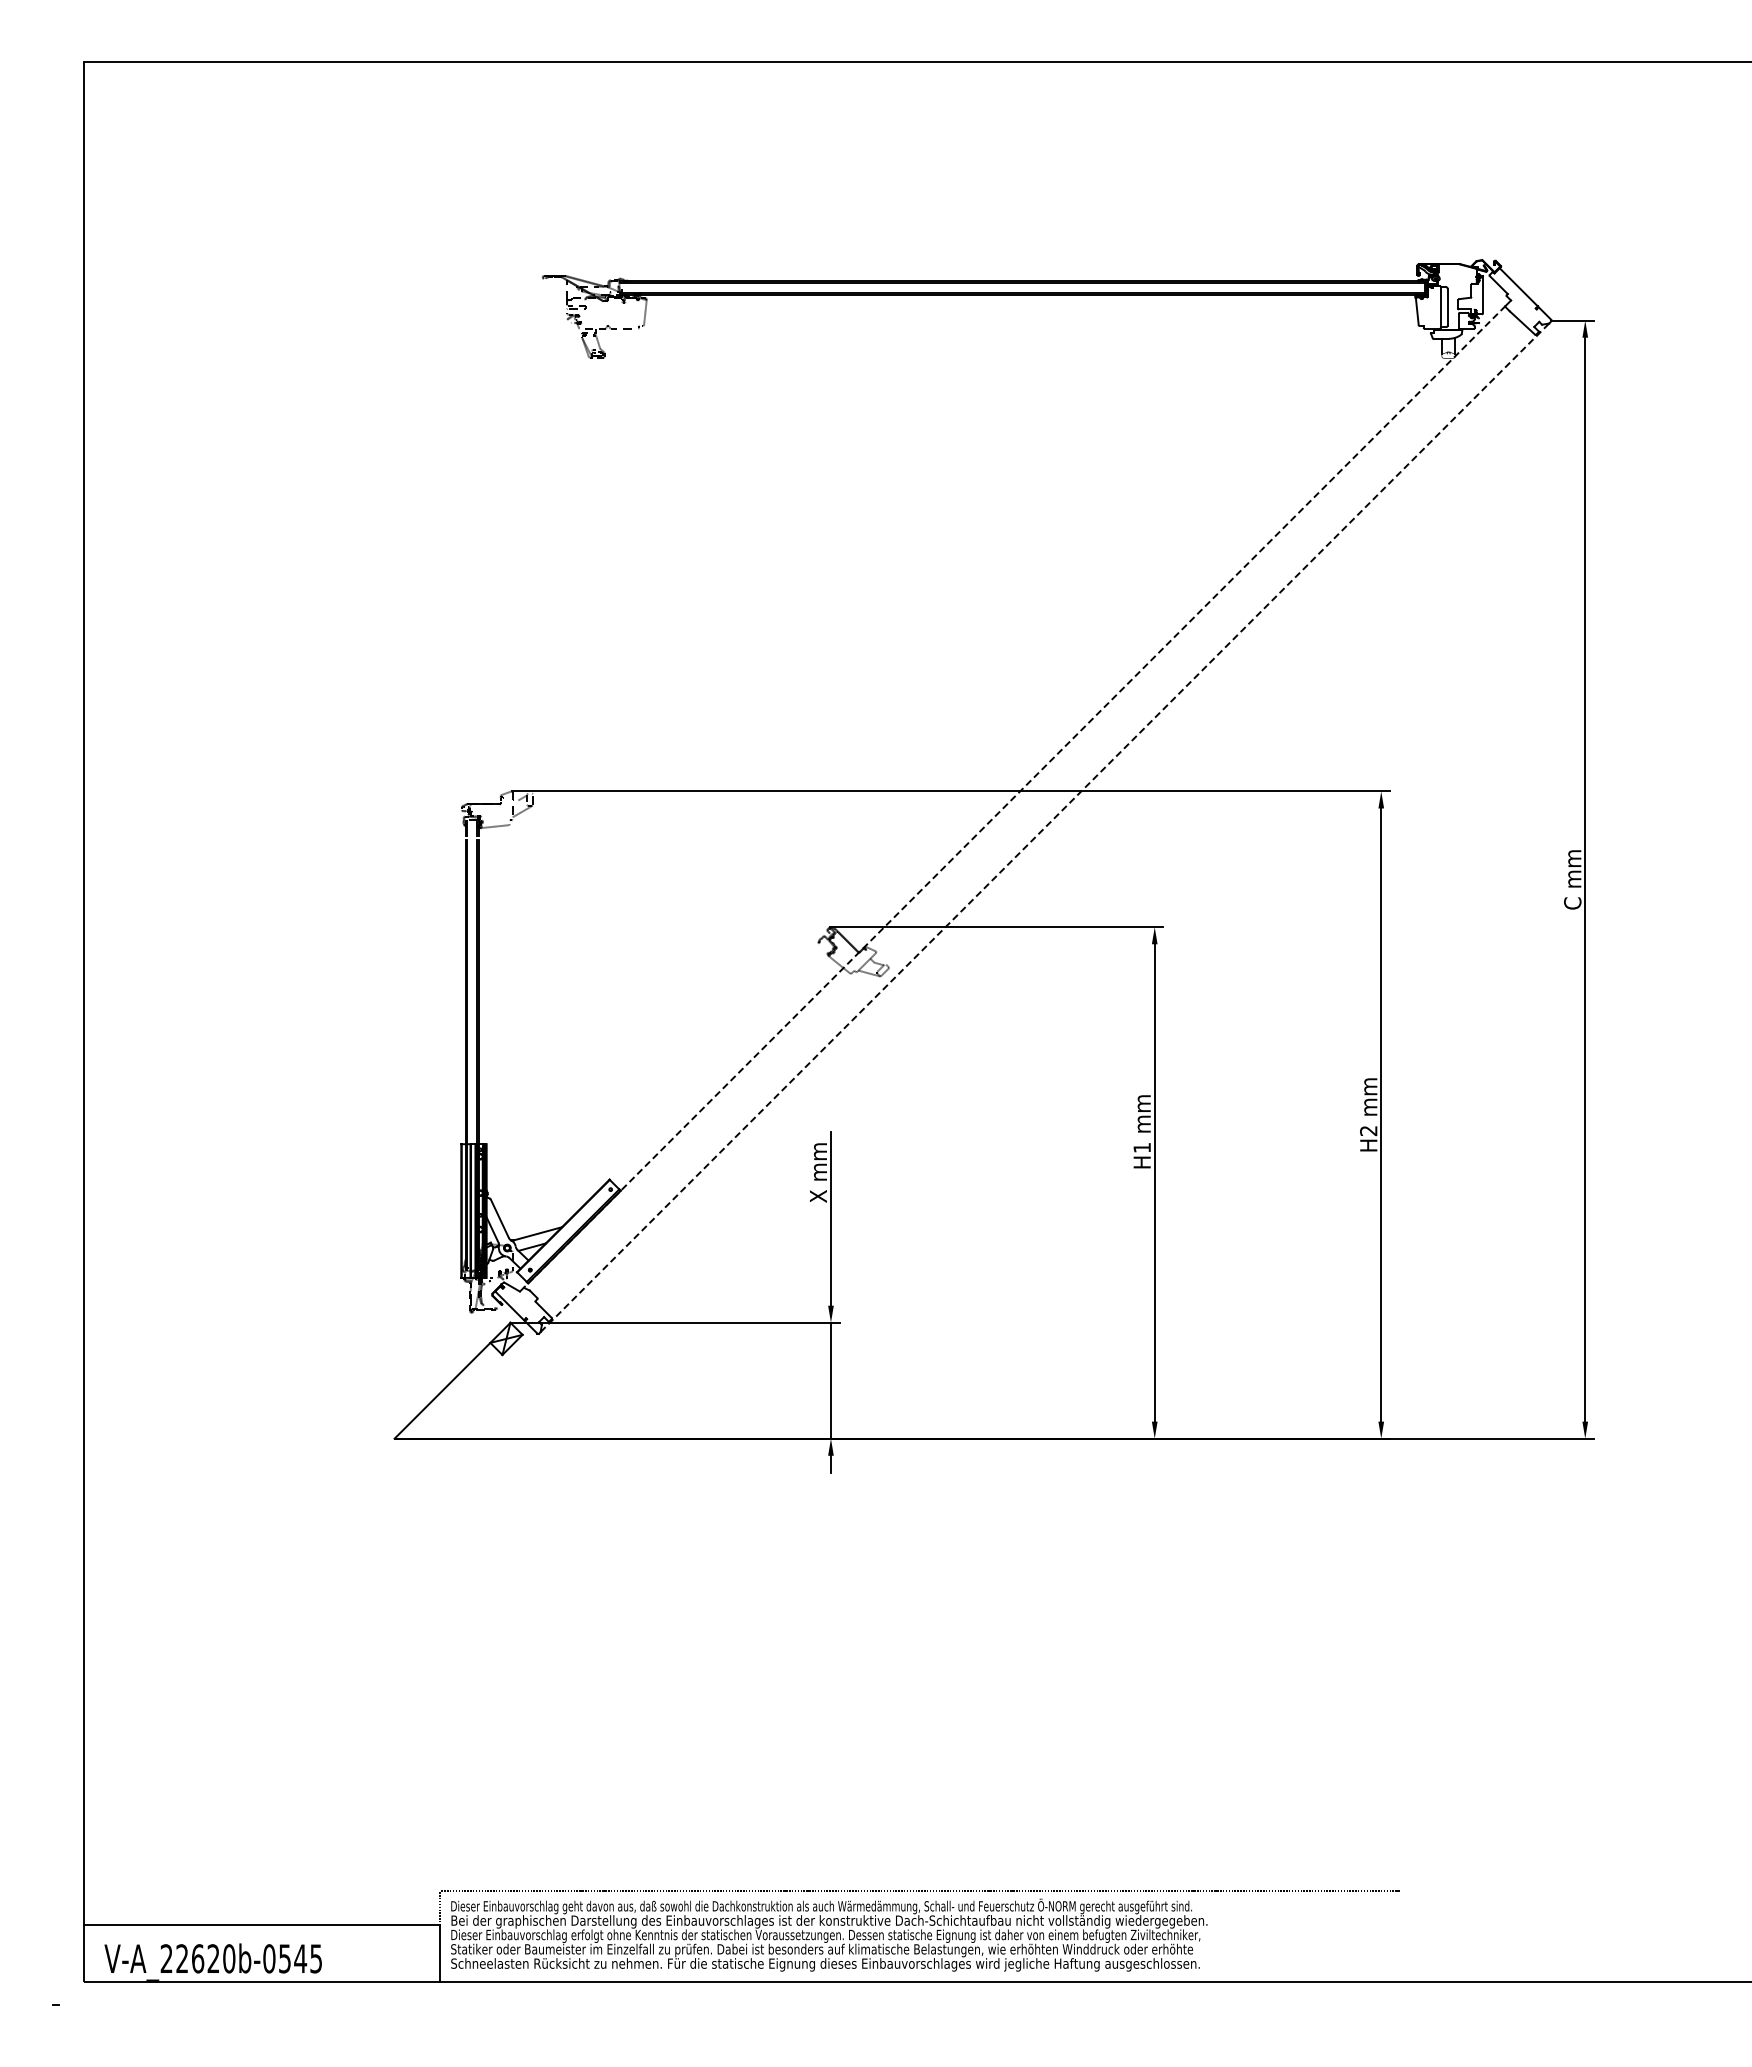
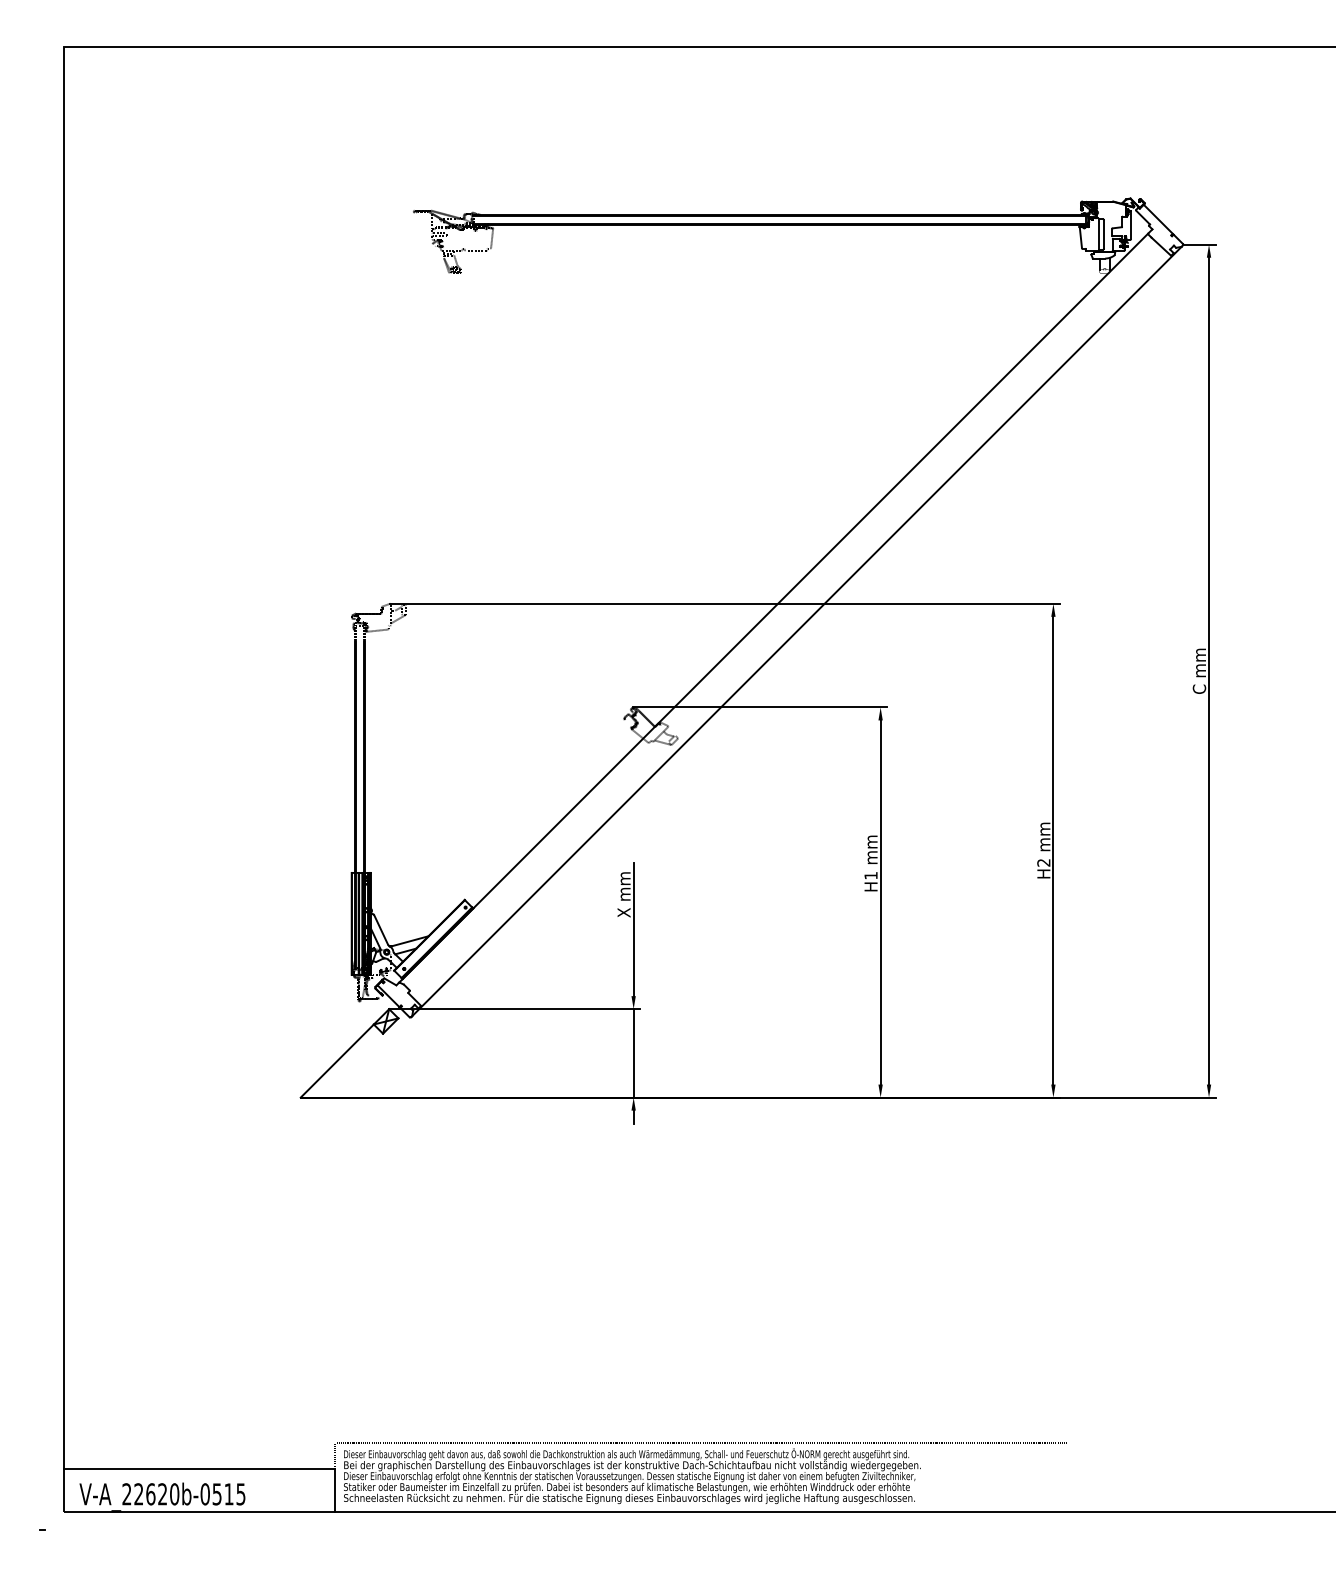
line: (1014, 797) -> (773, 608), dashed -> solid
line: (1045, 827) -> (797, 631), dashed -> solid
text: (300, 1958) -> (229, 1494), V-A_22620b-0545 -> V-A_22620b-0515

